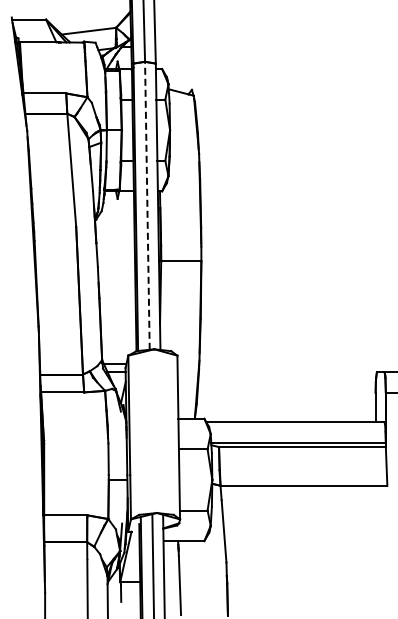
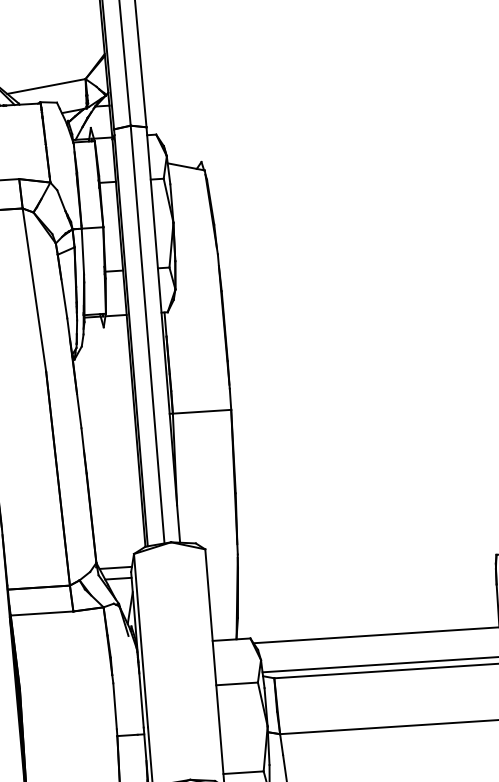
line: (147, 205) -> (147, 334), dashed -> solid

